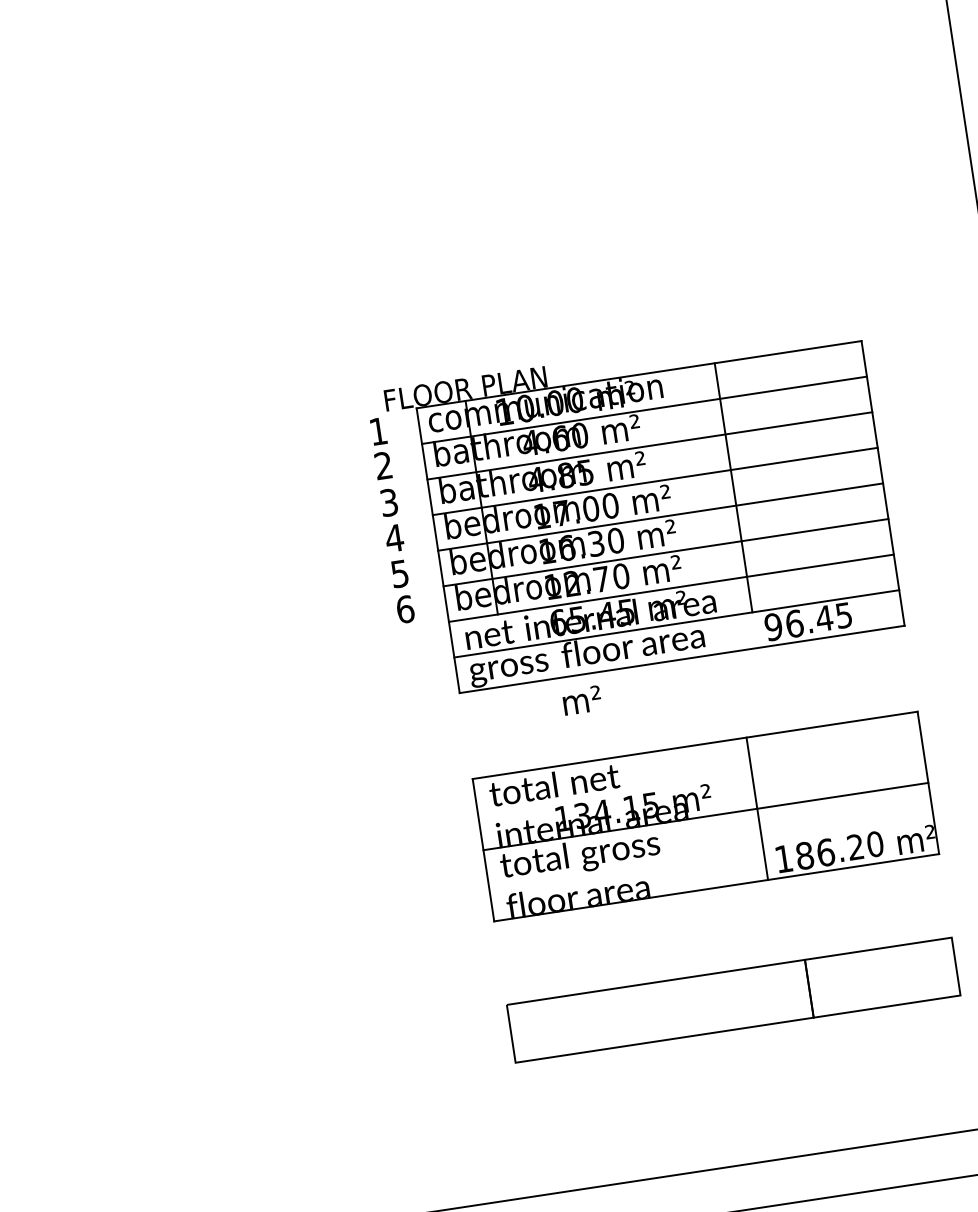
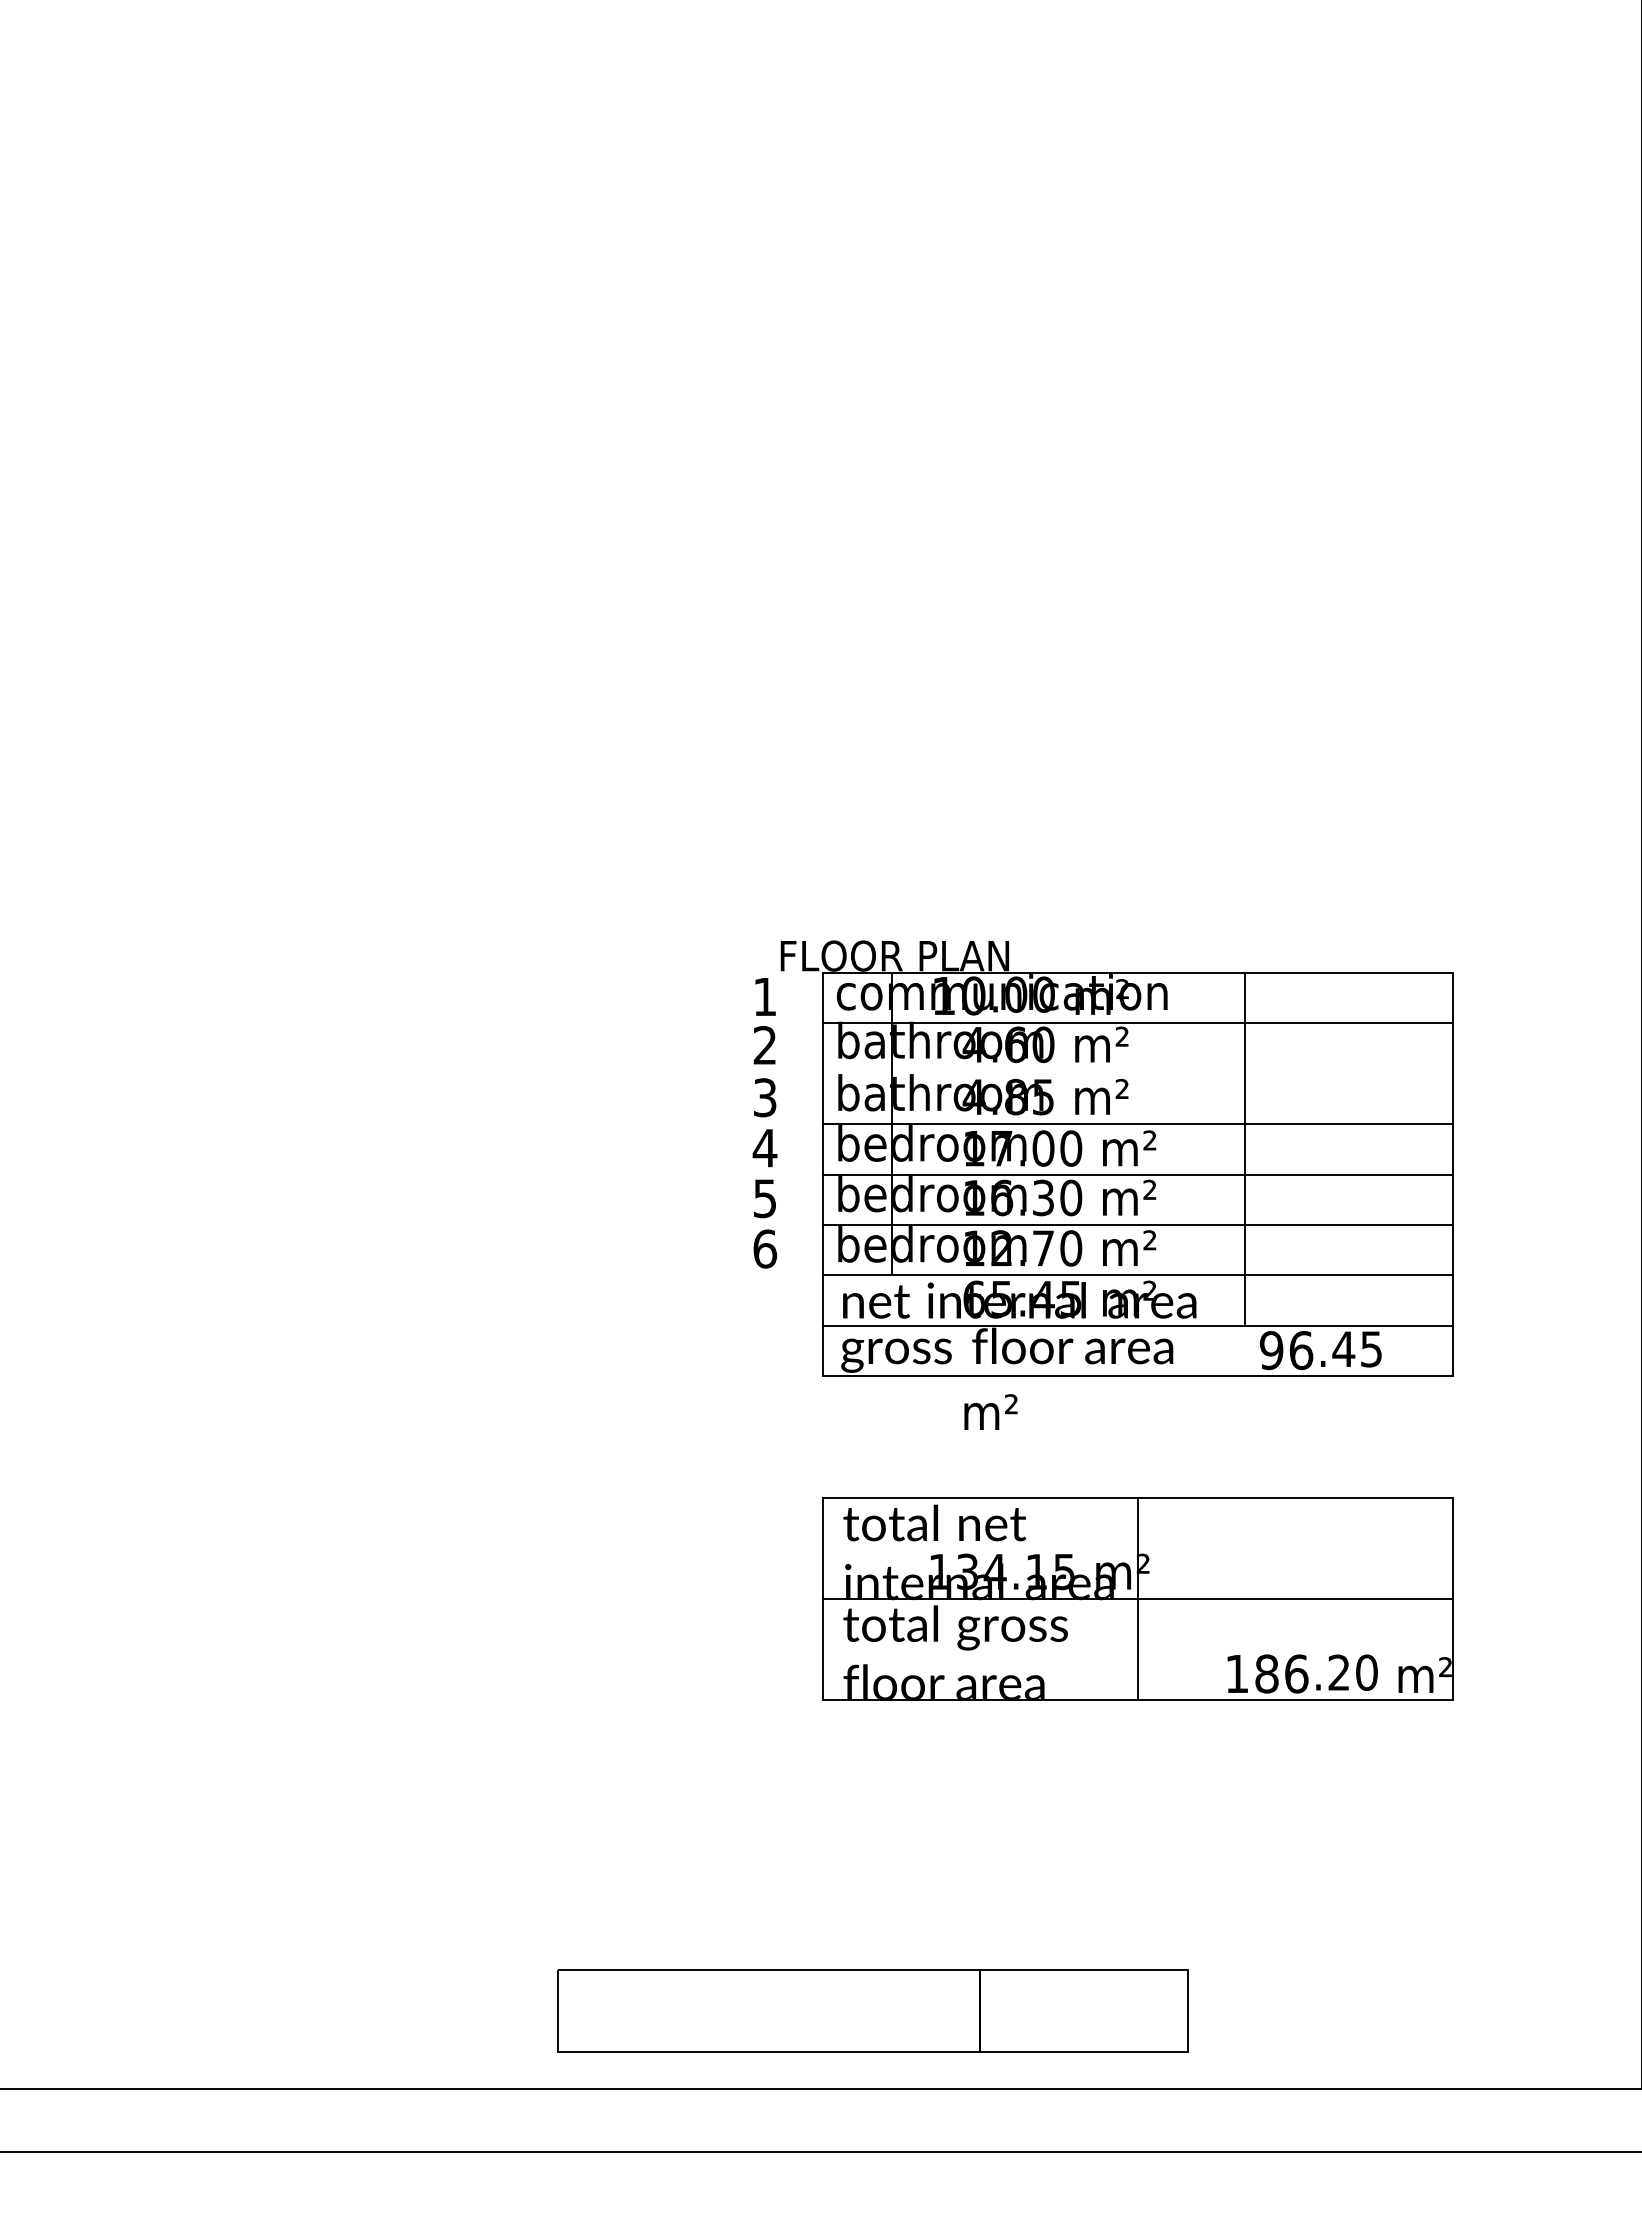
line: (649, 445) -> (1137, 1073), removed
line: (756, 808) -> (1137, 1598), moved
part: (733, 999) -> (872, 2010), moved

